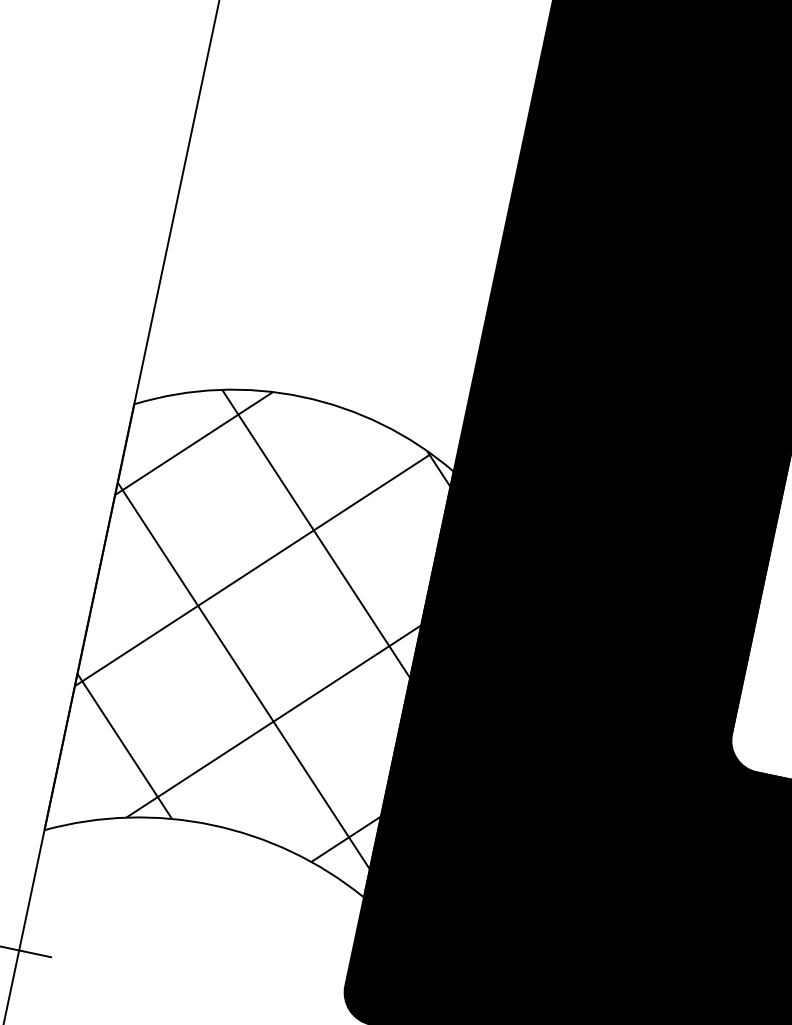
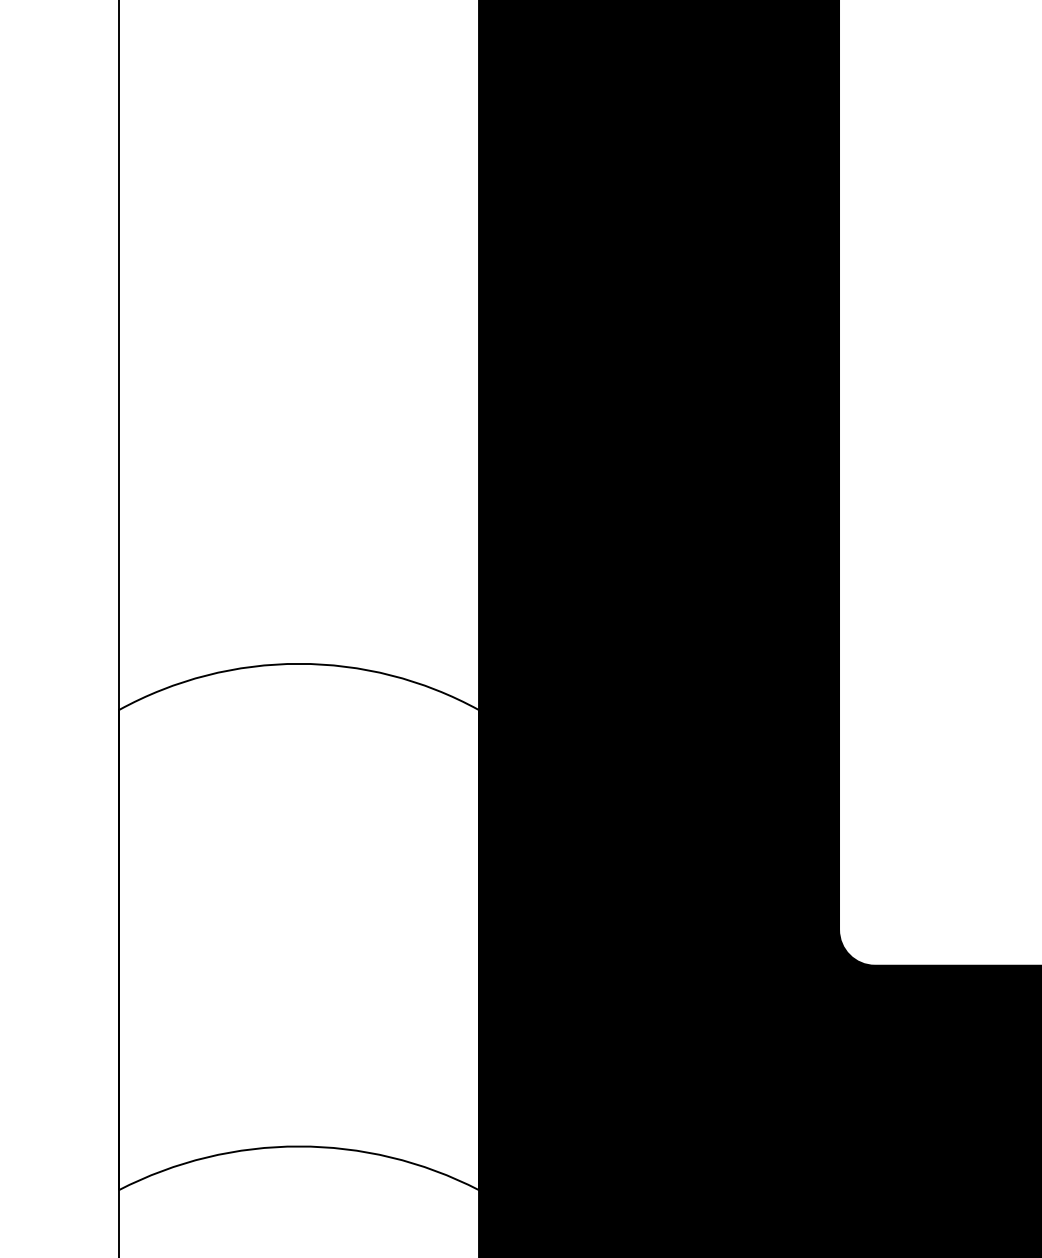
hatch: (255, 619) -> (298, 914), removed

